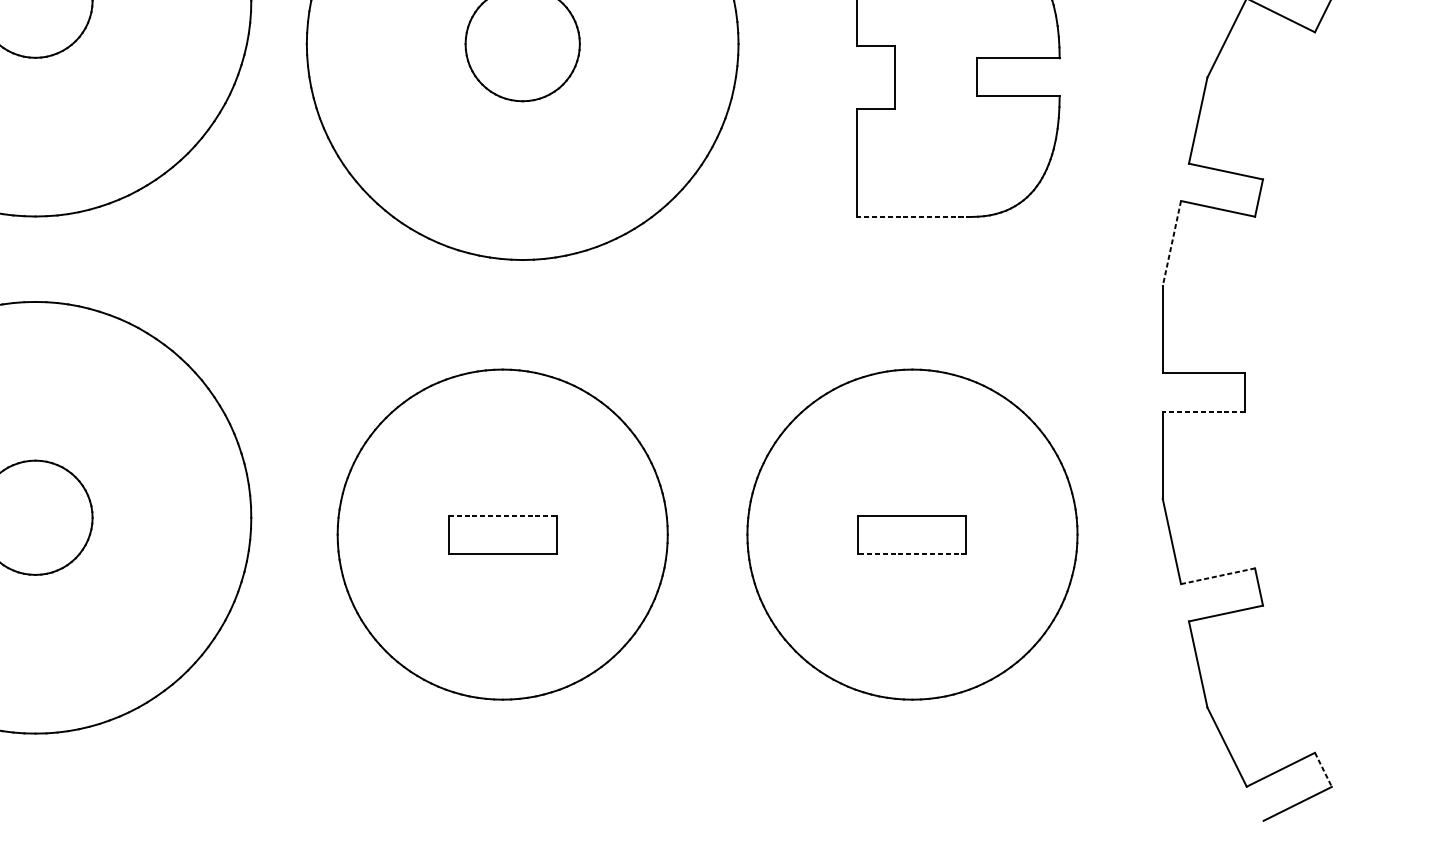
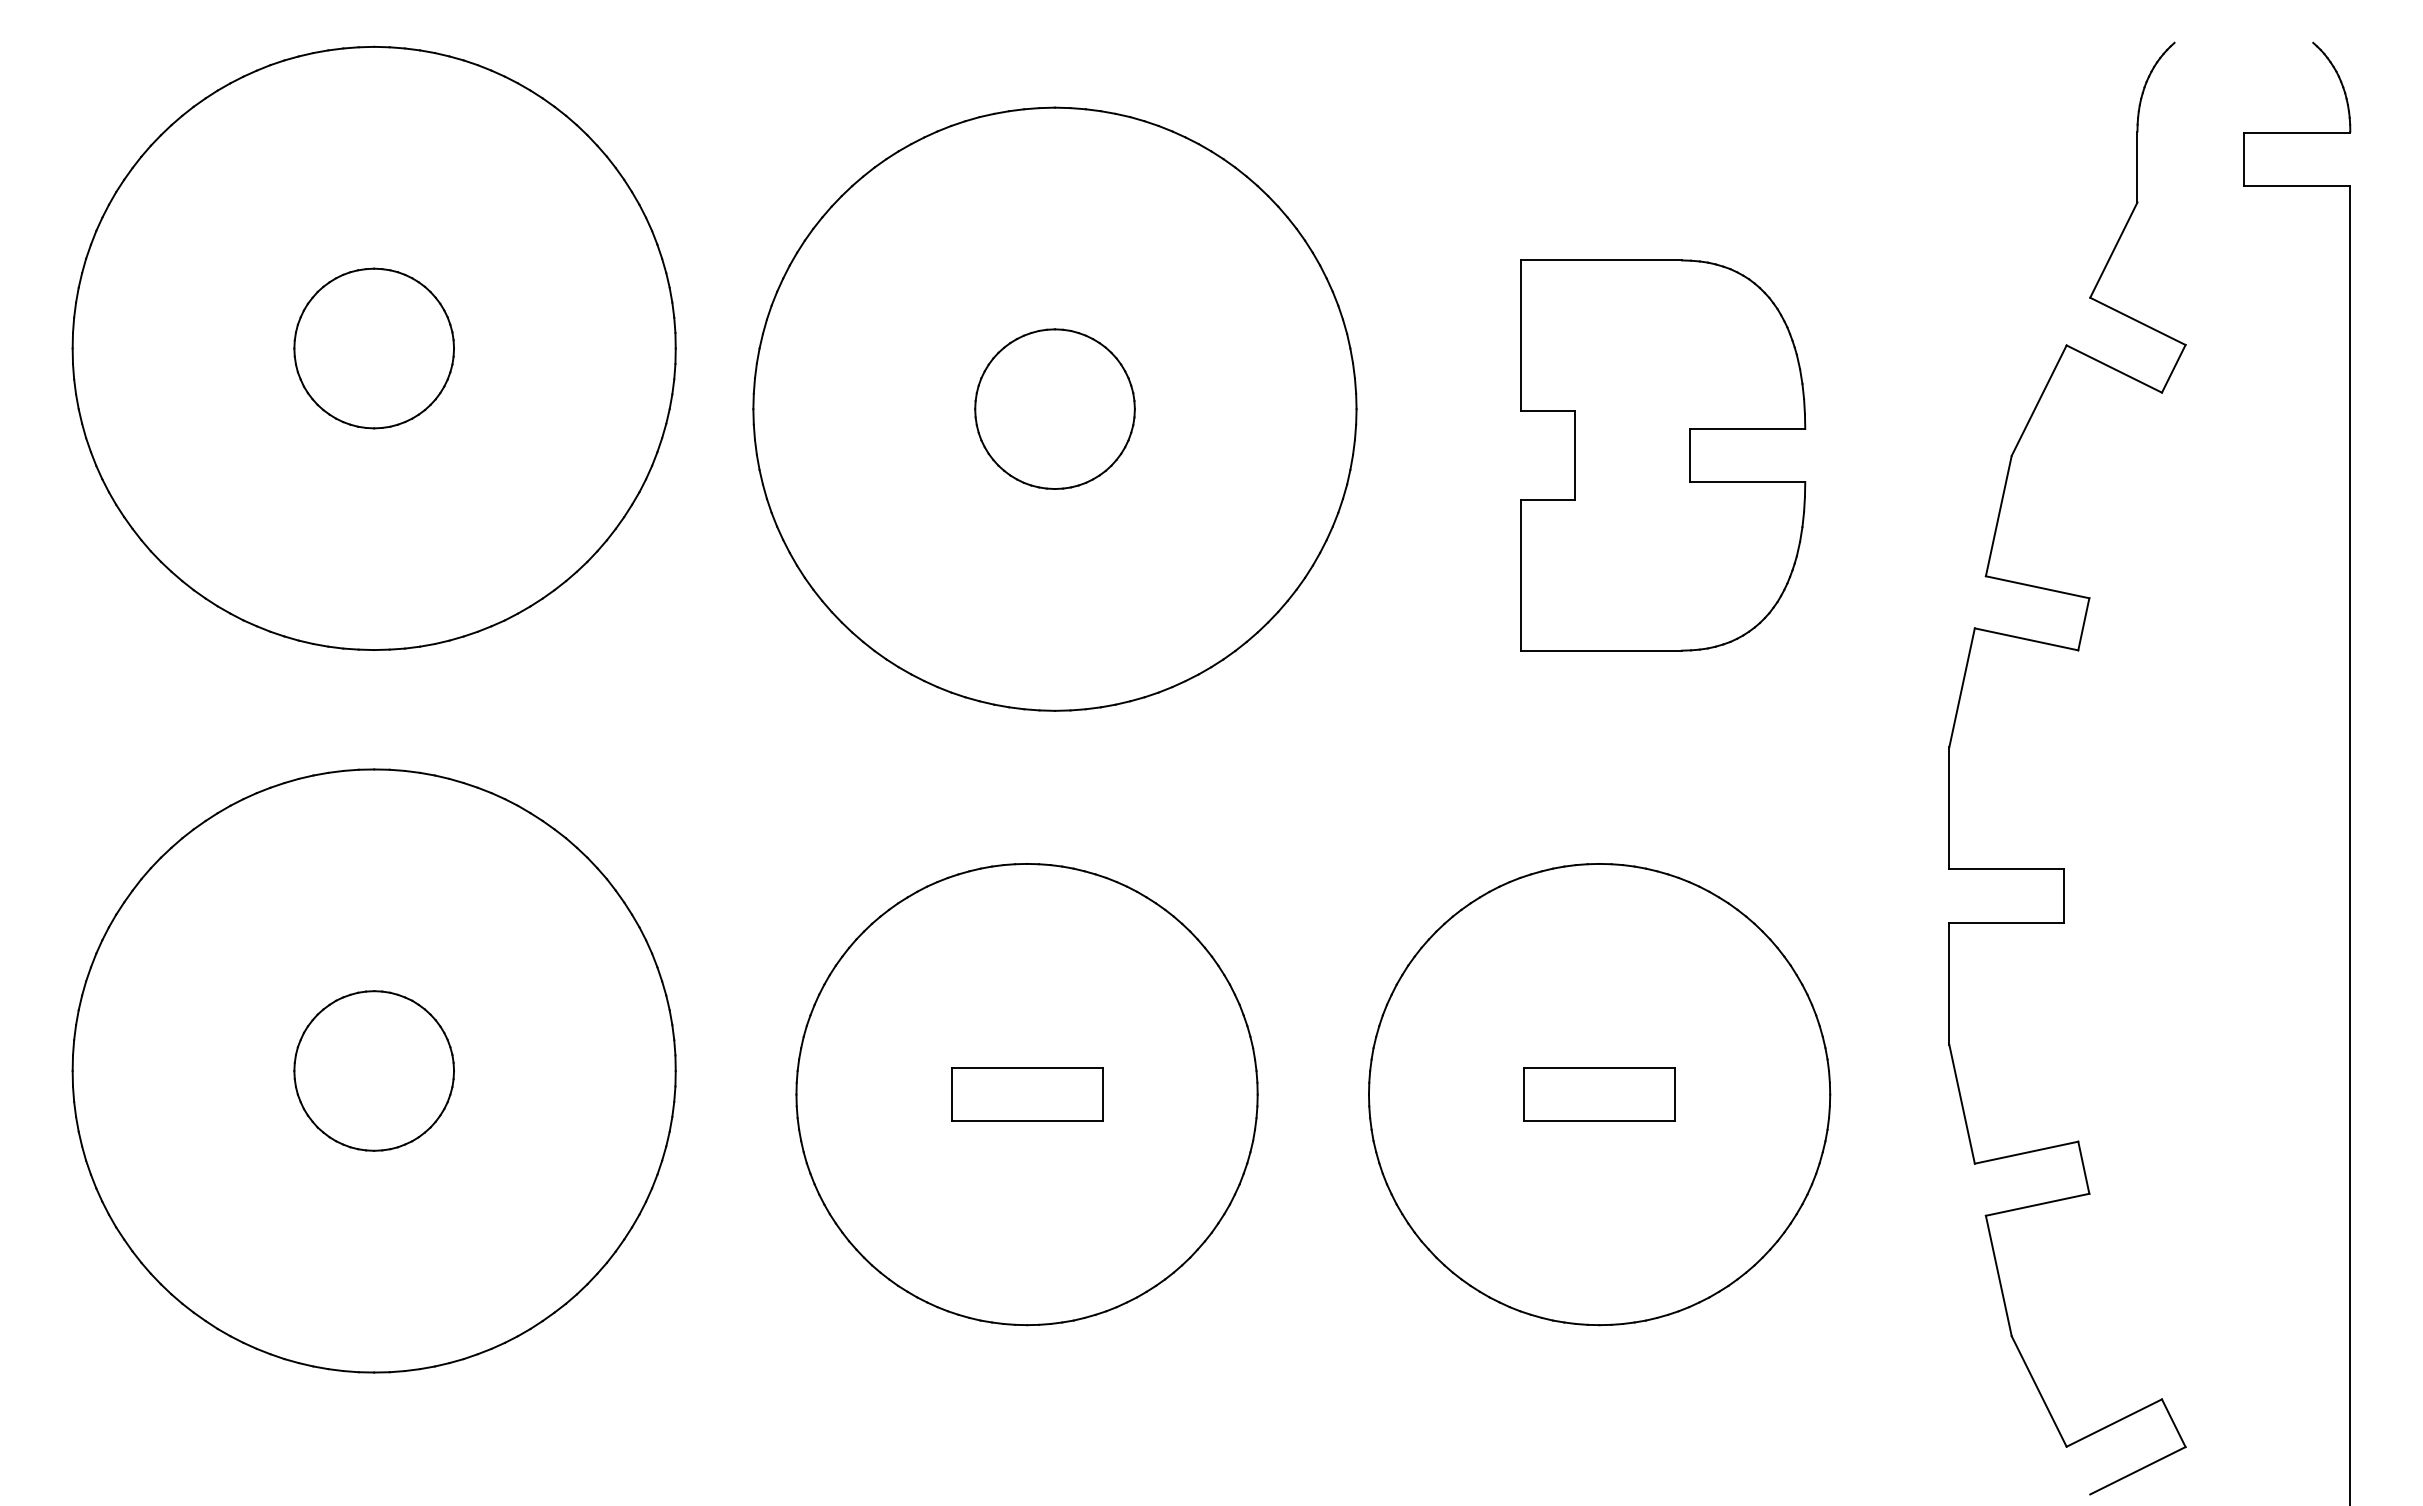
line: (913, 216) -> (1601, 650), dashed -> solid
line: (1172, 243) -> (1962, 687), dashed -> solid
line: (1203, 411) -> (2006, 922), dashed -> solid
line: (503, 516) -> (1027, 1068), dashed -> solid
line: (912, 553) -> (1599, 1121), dashed -> solid
line: (1218, 576) -> (2026, 1152), dashed -> solid
line: (1323, 770) -> (2173, 1423), dashed -> solid

